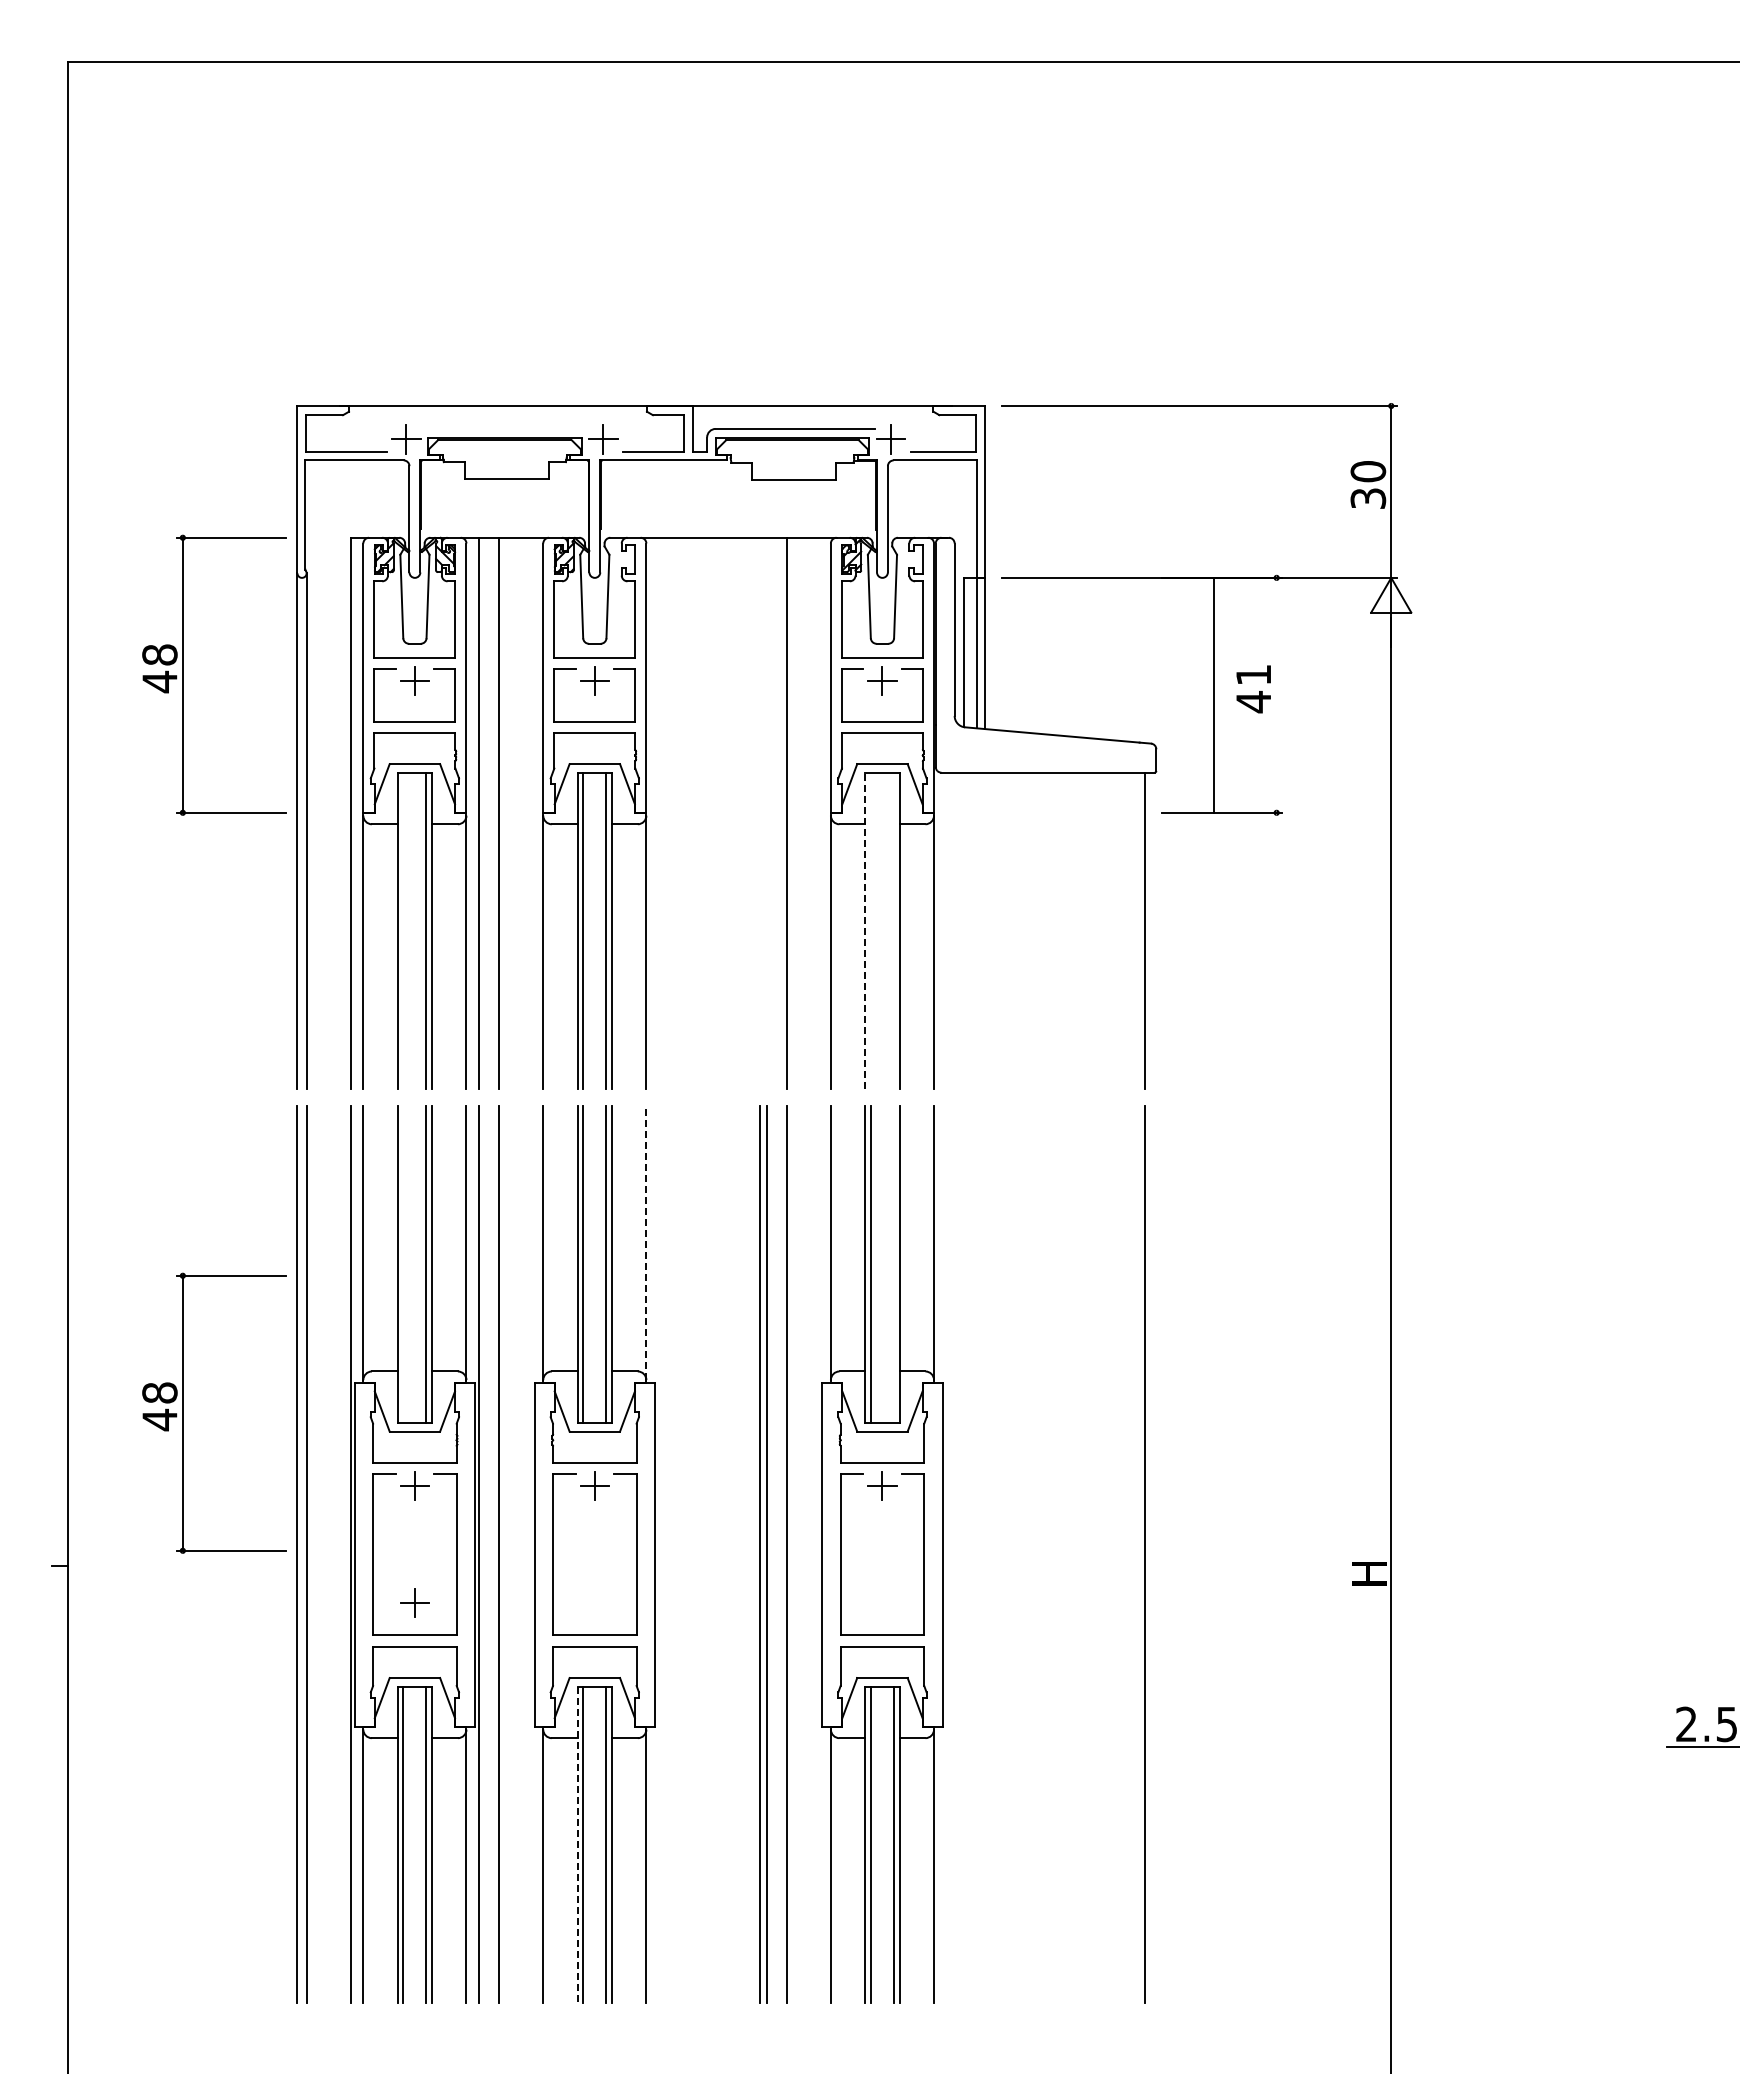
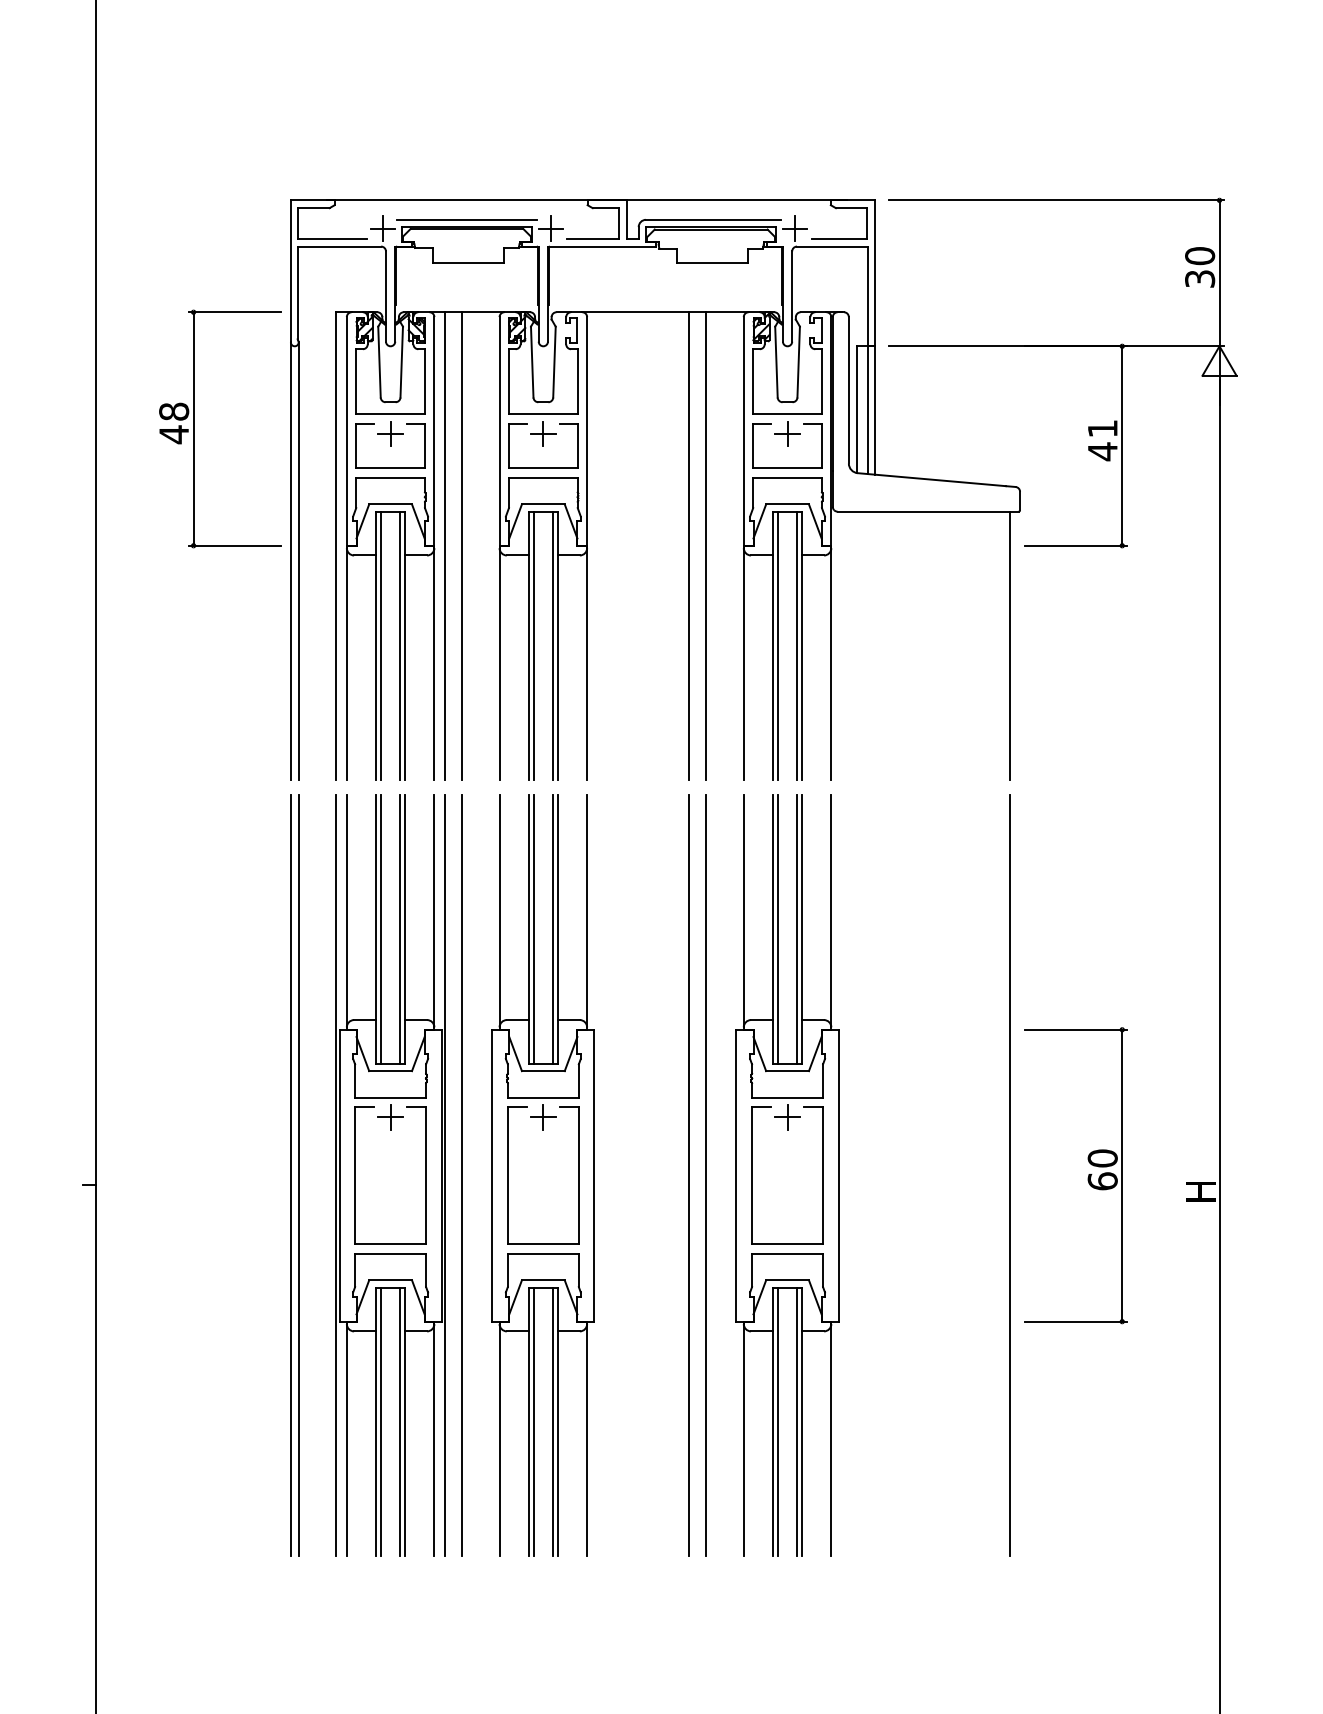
line: (504, 428) -> (466, 219), added
line: (1213, 694) -> (1122, 445), moved
line: (766, 813) -> (689, 546), added
line: (403, 930) -> (380, 645), added
line: (865, 930) -> (773, 645), dashed -> solid
line: (871, 930) -> (778, 645), added
line: (893, 930) -> (796, 645), added
line: (646, 1243) -> (587, 911), dashed -> solid
line: (403, 1264) -> (380, 929), added
line: (893, 1264) -> (796, 929), added
part: (183, 1412) -> (194, 1054), removed
line: (759, 1554) -> (683, 1175), removed
part: (1236, 1554) -> (1088, 1175), added
part: (414, 1602) -> (390, 1216), removed
line: (577, 1845) -> (528, 1422), dashed -> solid

